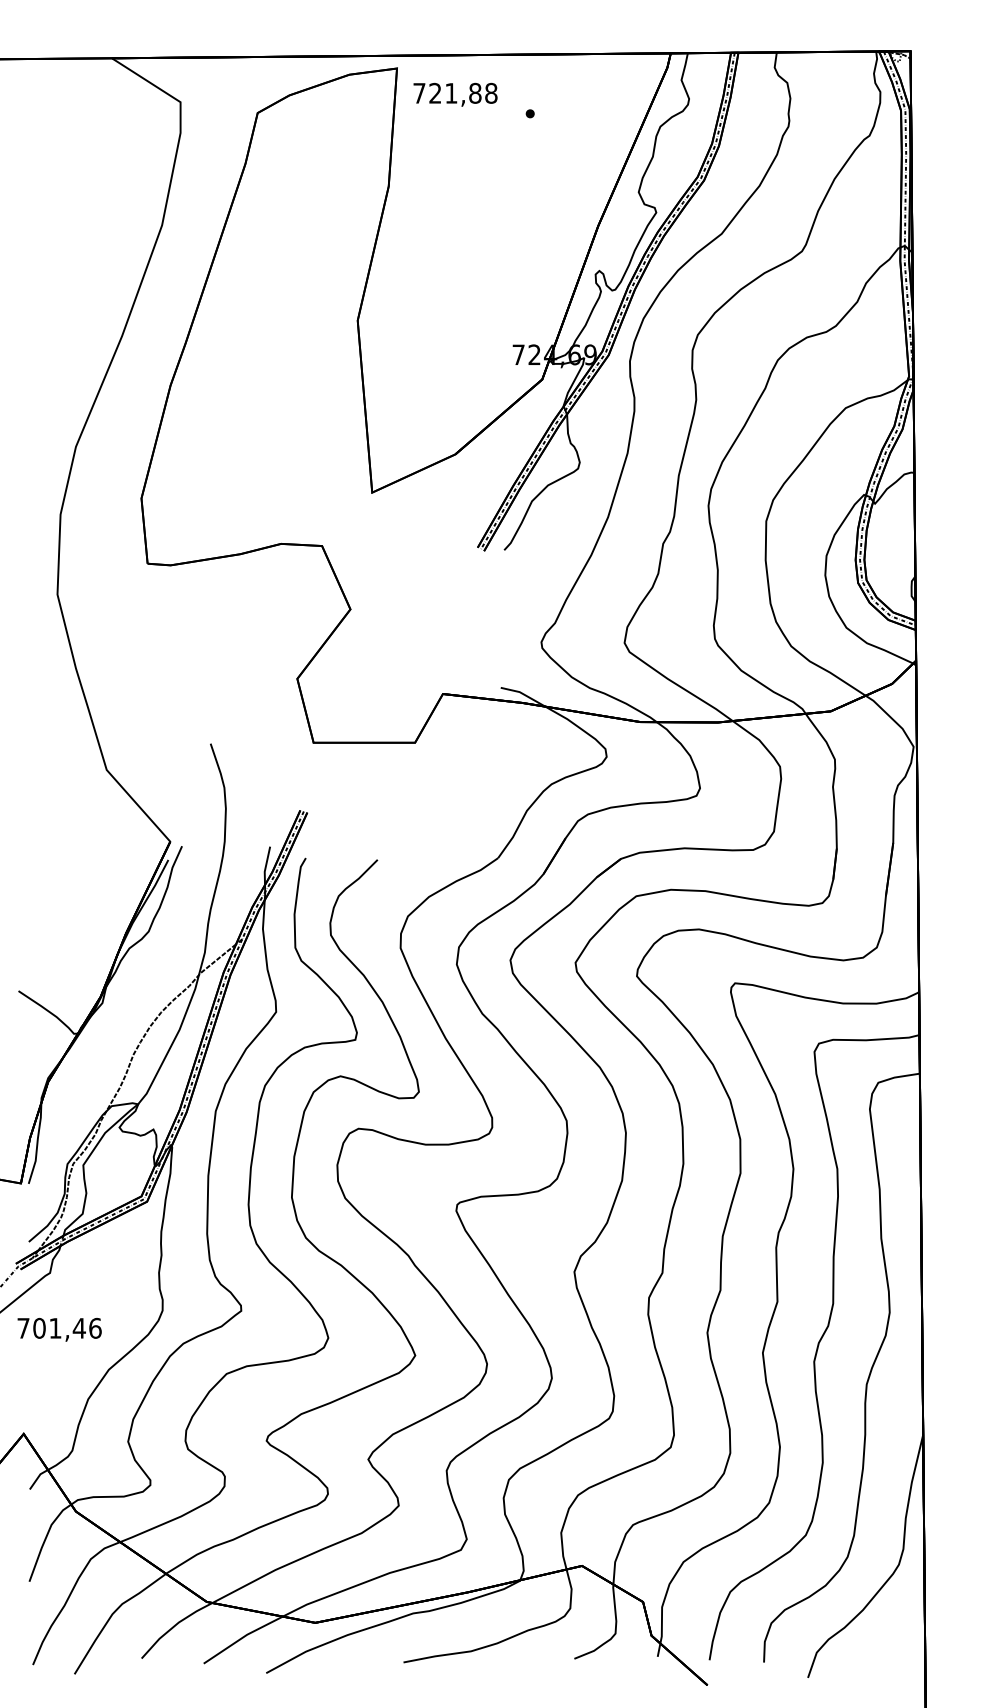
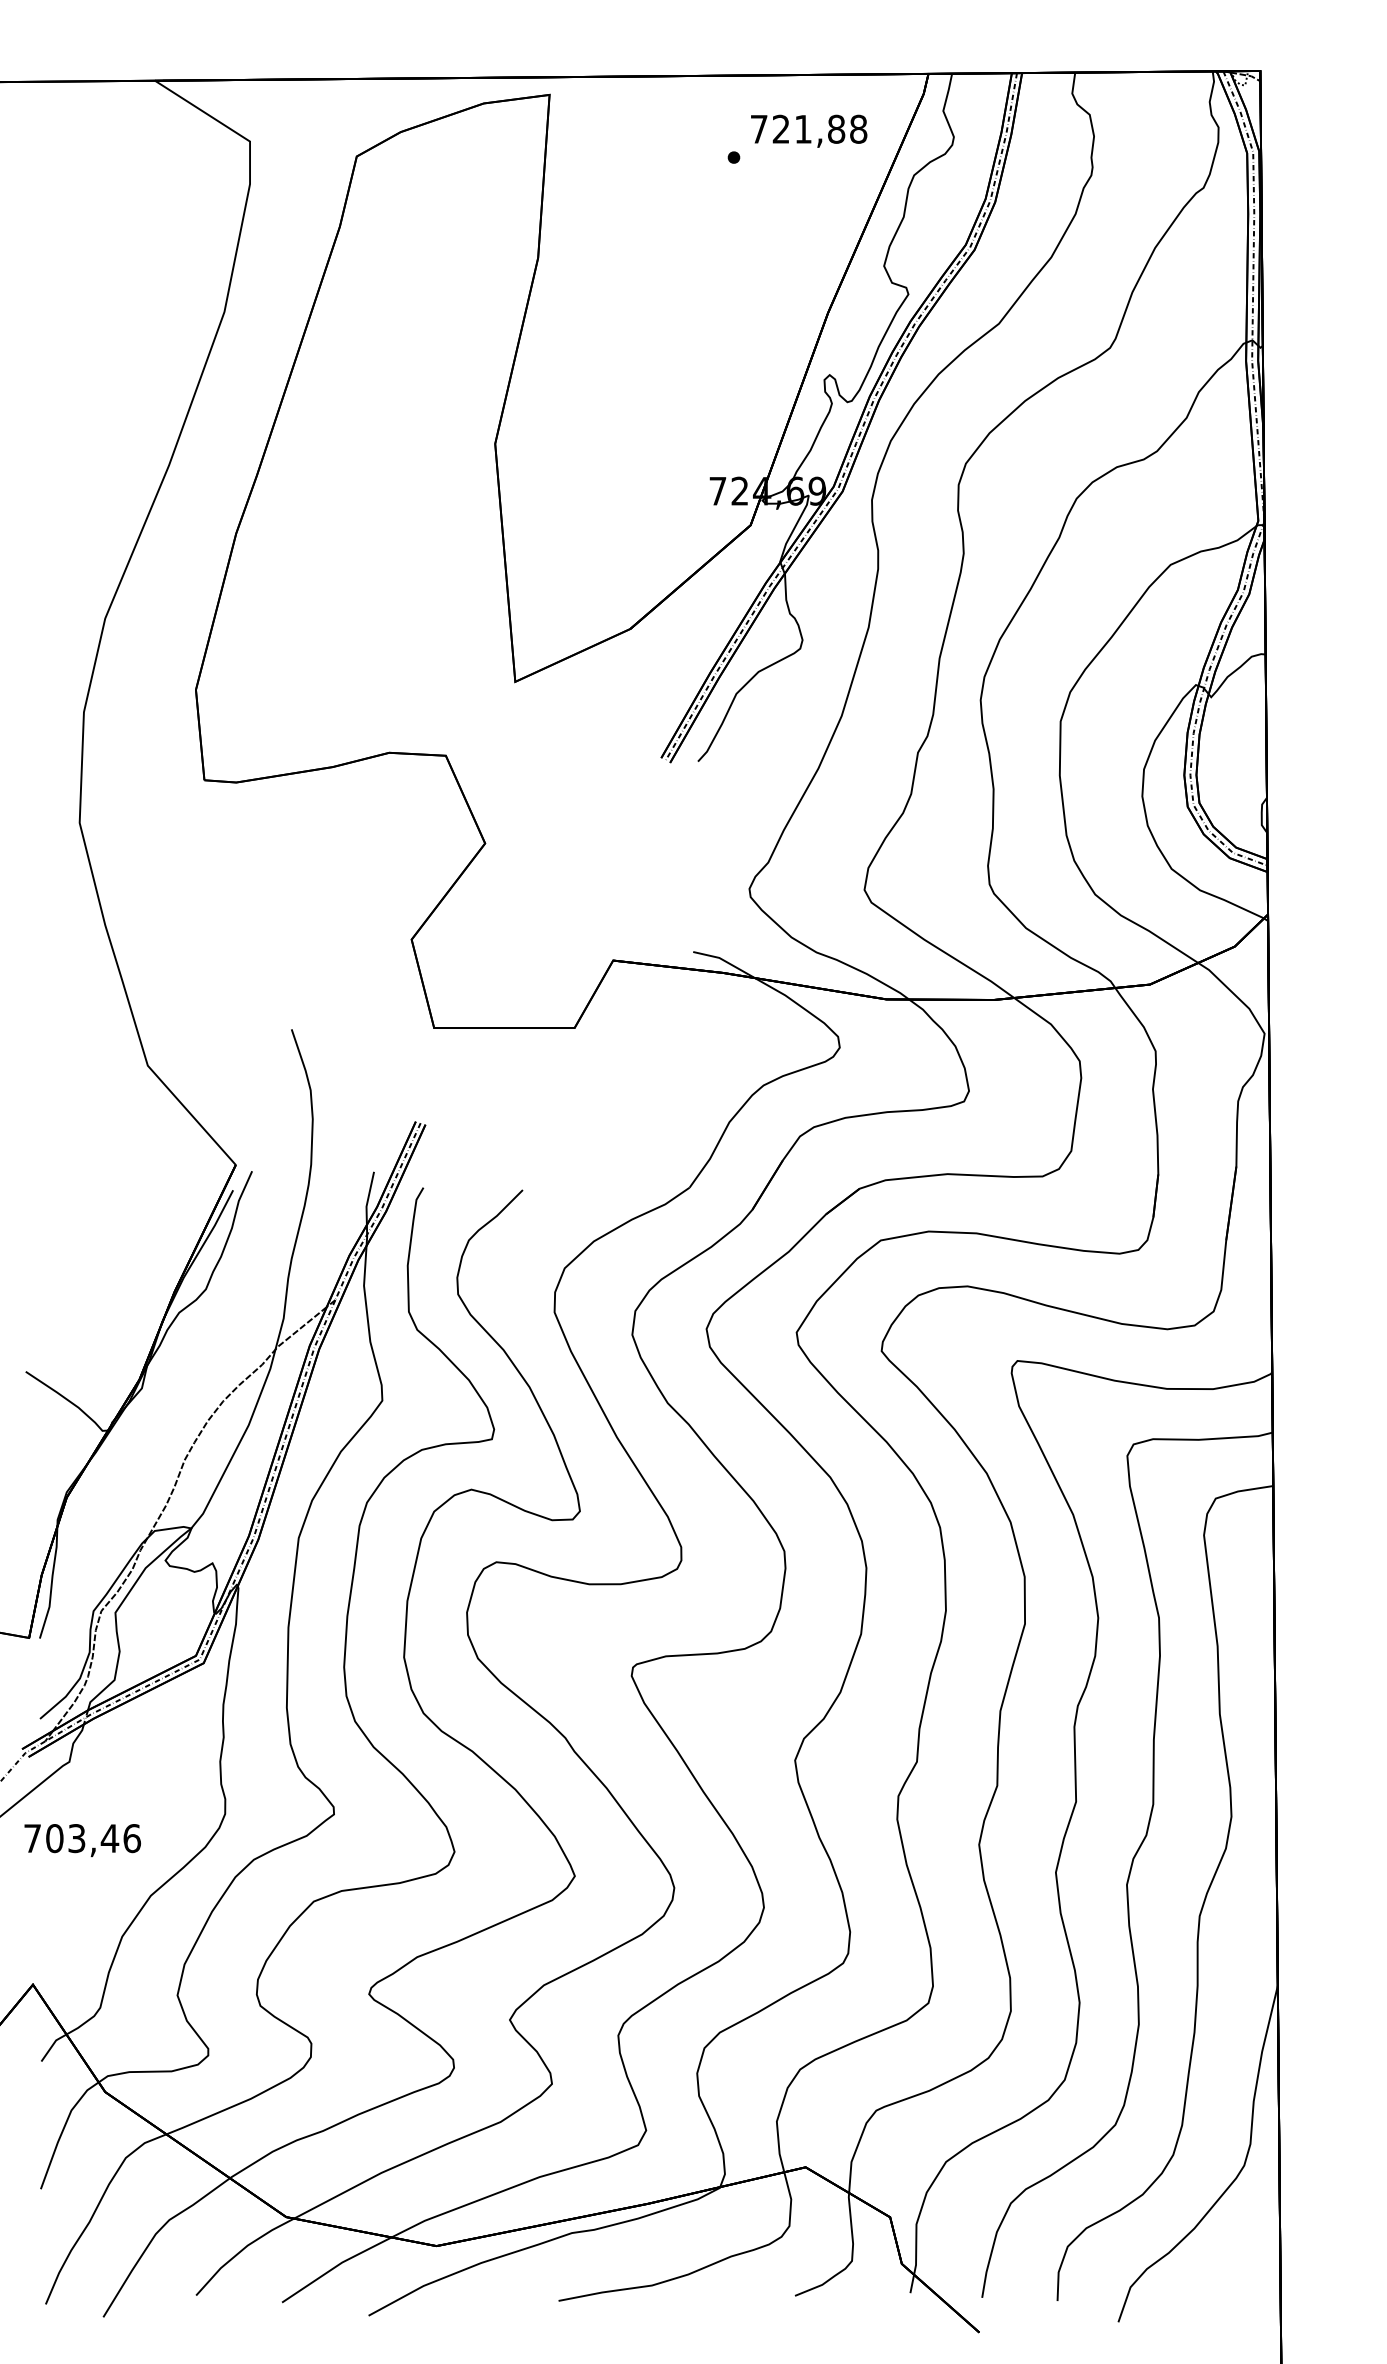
text: (455, 94) -> (809, 130), moved
text: (55, 1327) -> (76, 1837), 701,46 -> 703,46

